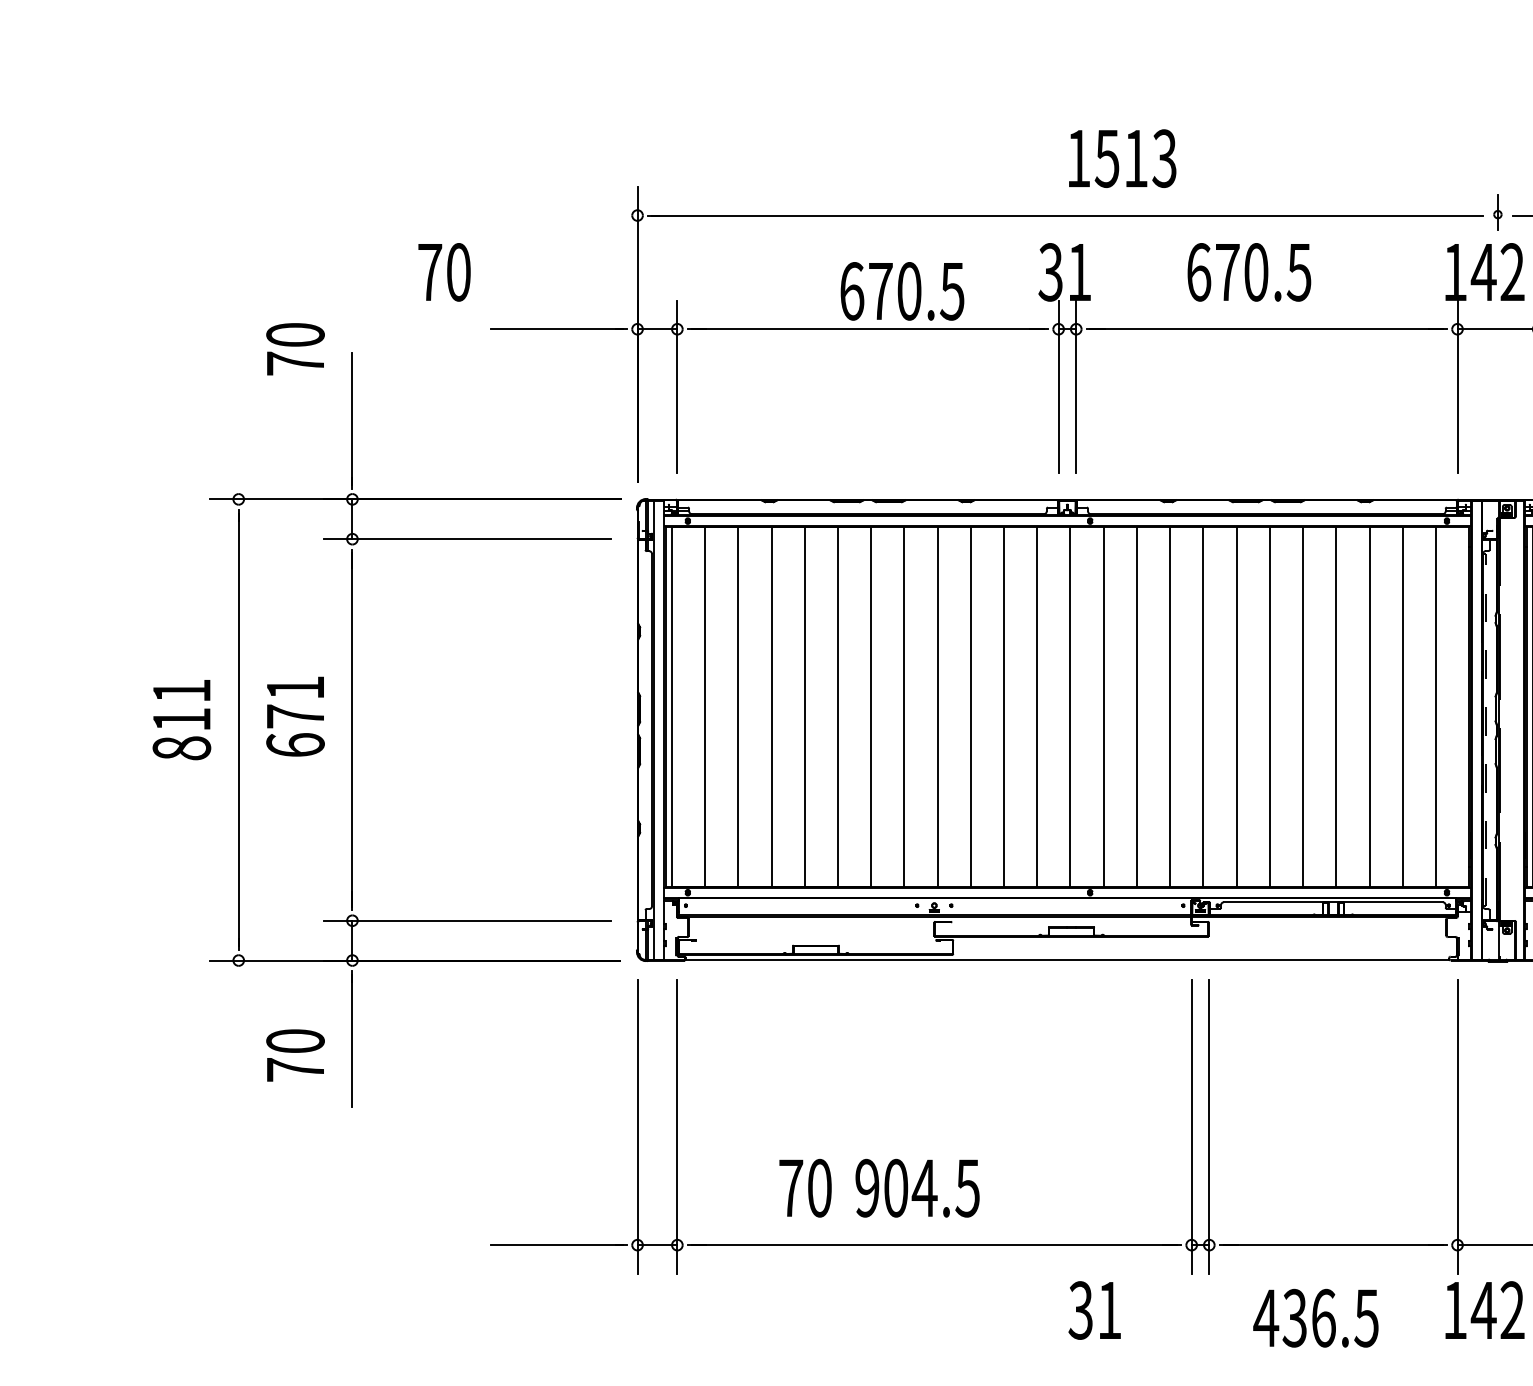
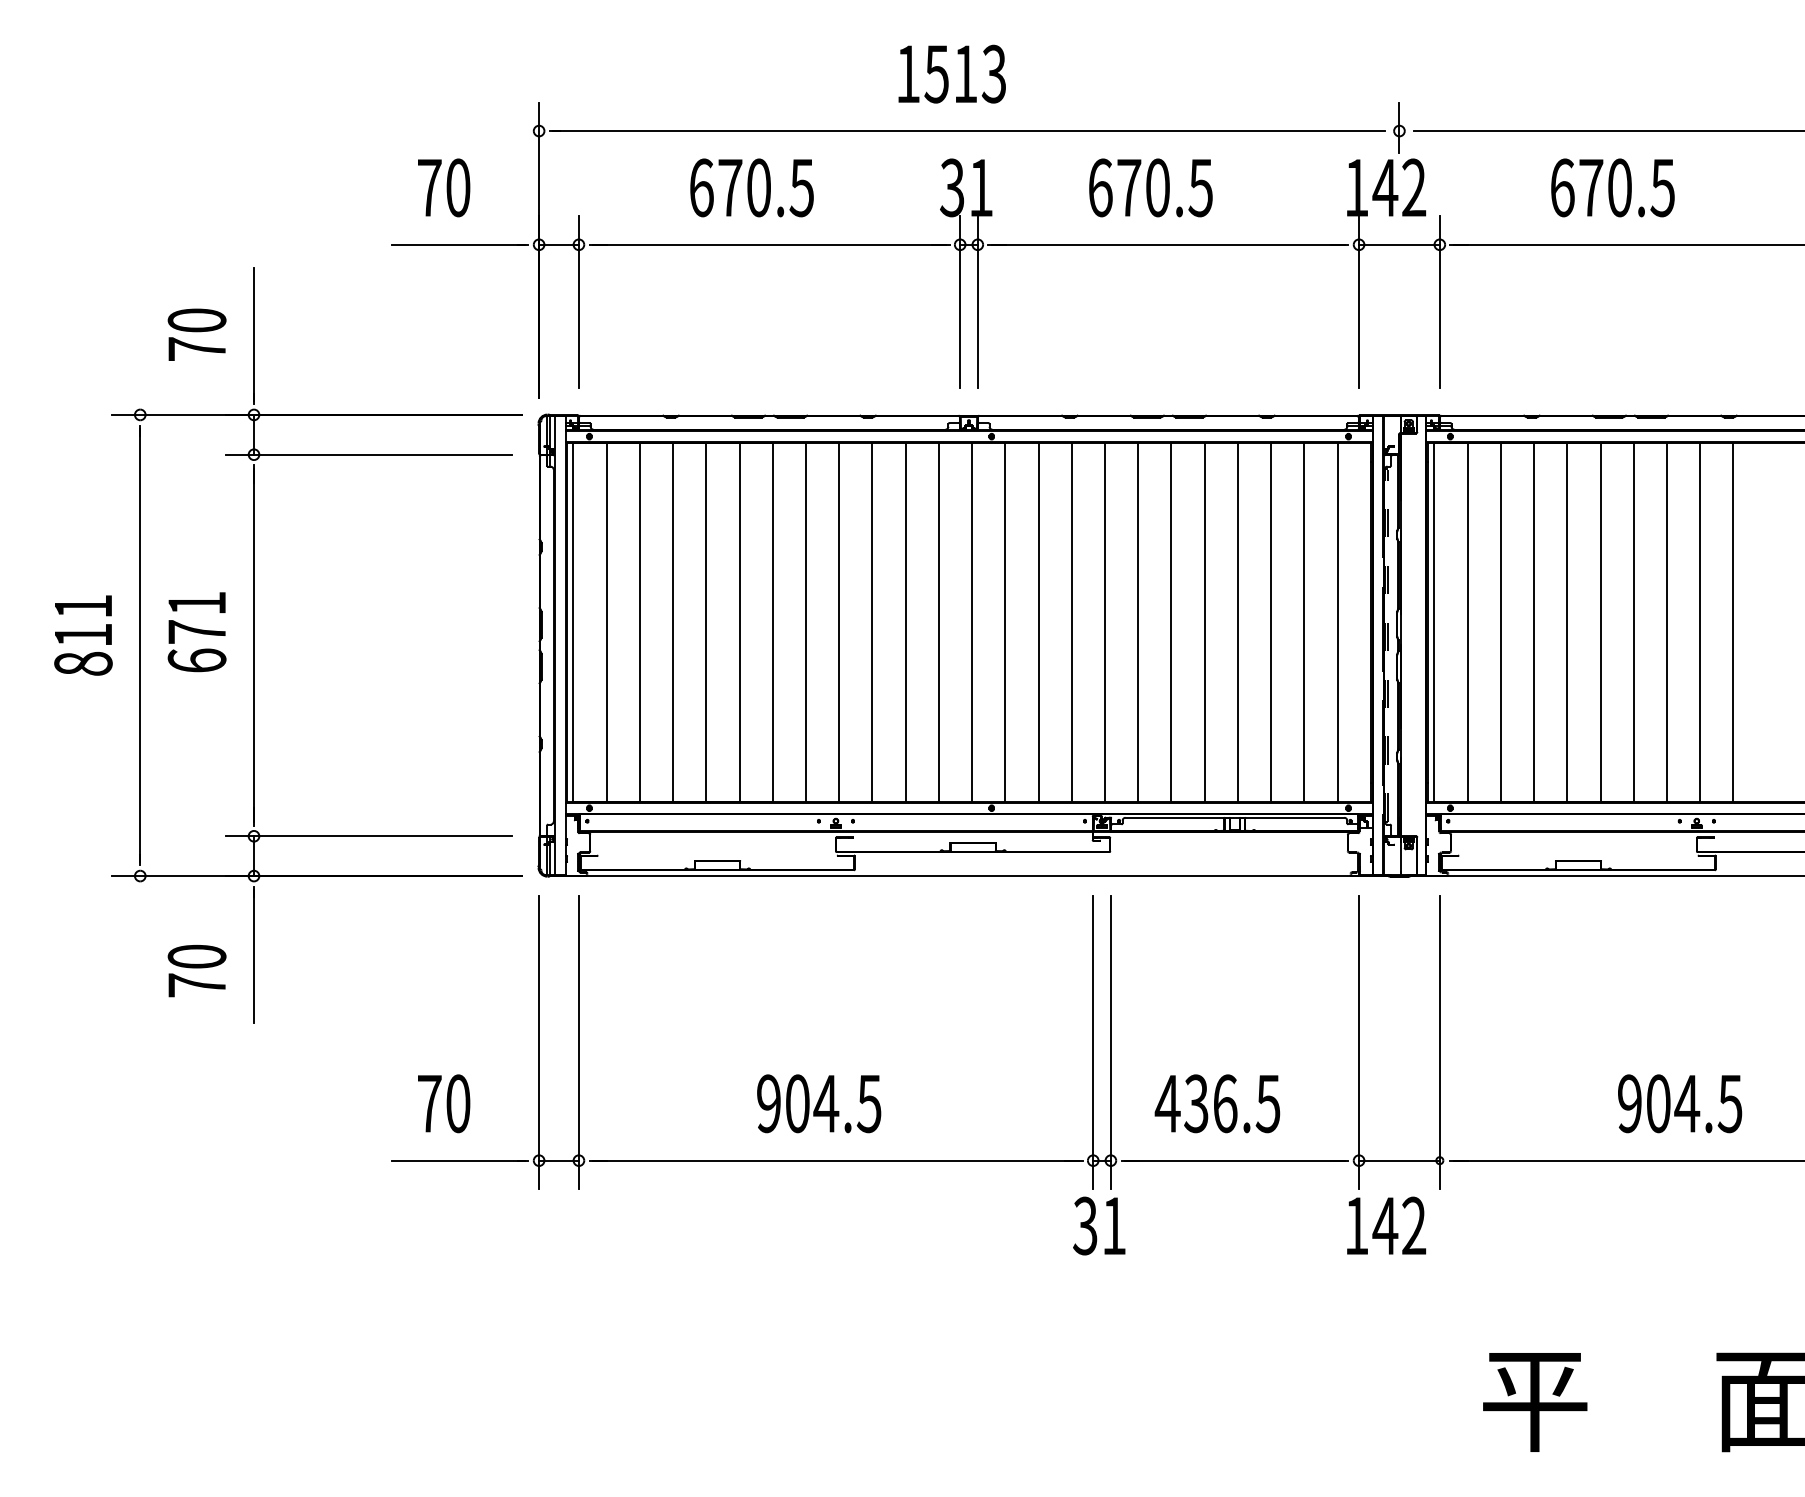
text: (1121, 157) -> (951, 73), moved
part: (1497, 211) -> (1399, 127), size x1.43
text: (444, 271) -> (444, 187), moved
text: (901, 290) -> (751, 187), moved
text: (294, 348) -> (196, 334), moved
text: (805, 1187) -> (444, 1103), moved
text: (1094, 1309) -> (1099, 1225), moved
text: (1315, 1317) -> (1217, 1103), moved

